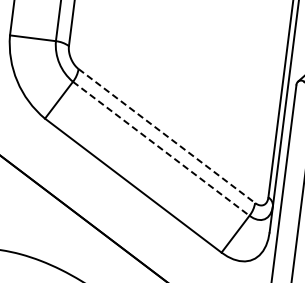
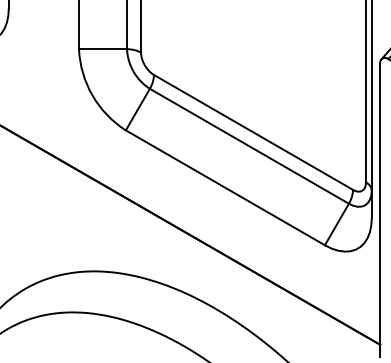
line: (166, 136) -> (253, 132), dashed -> solid
line: (161, 149) -> (249, 146), dashed -> solid

